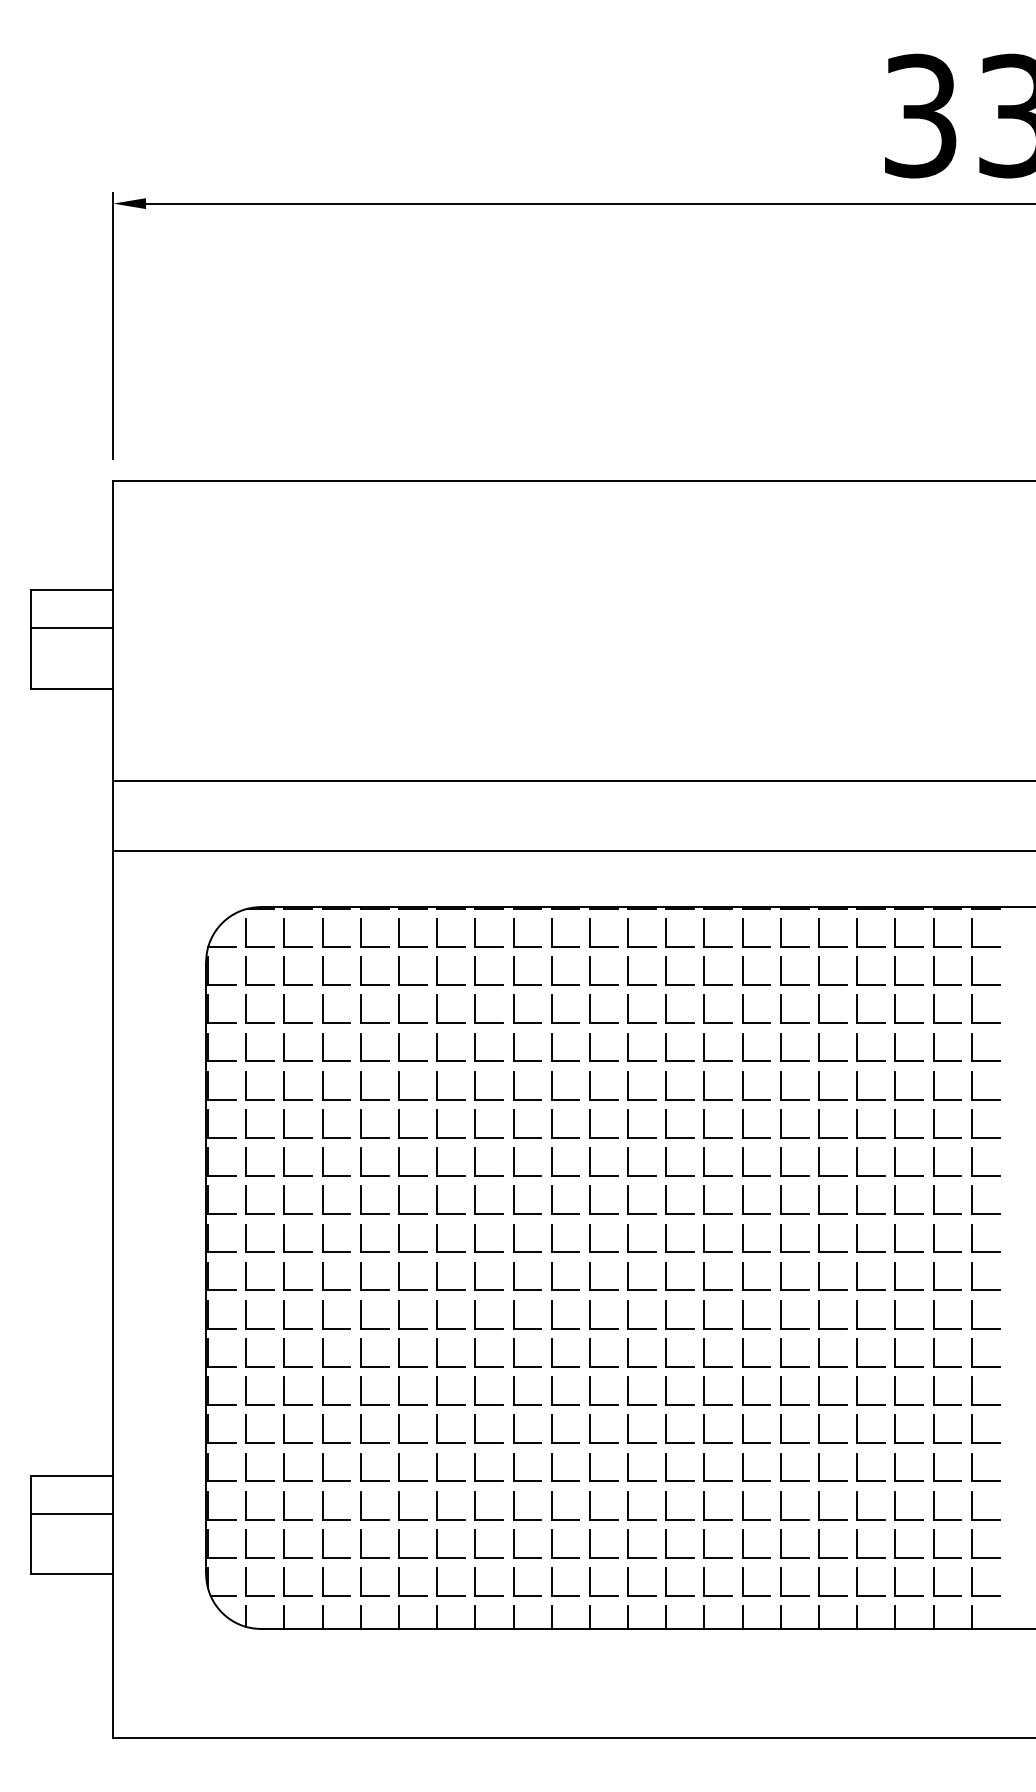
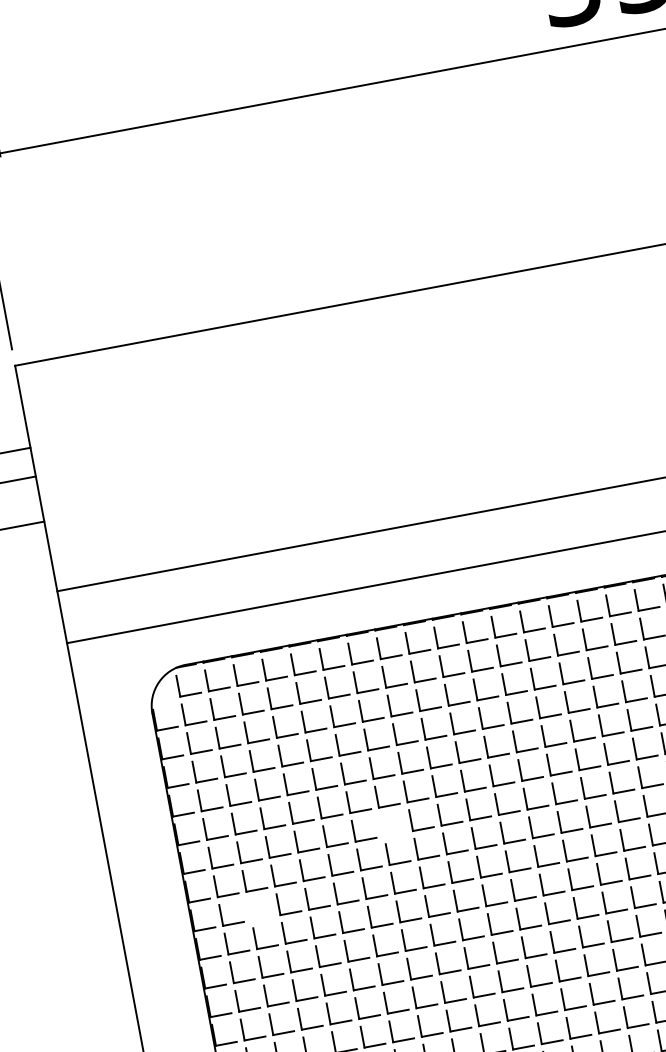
line: (221, 946) -> (161, 699), removed
part: (475, 1161) -> (382, 825), removed
part: (284, 1238) -> (249, 910), removed

